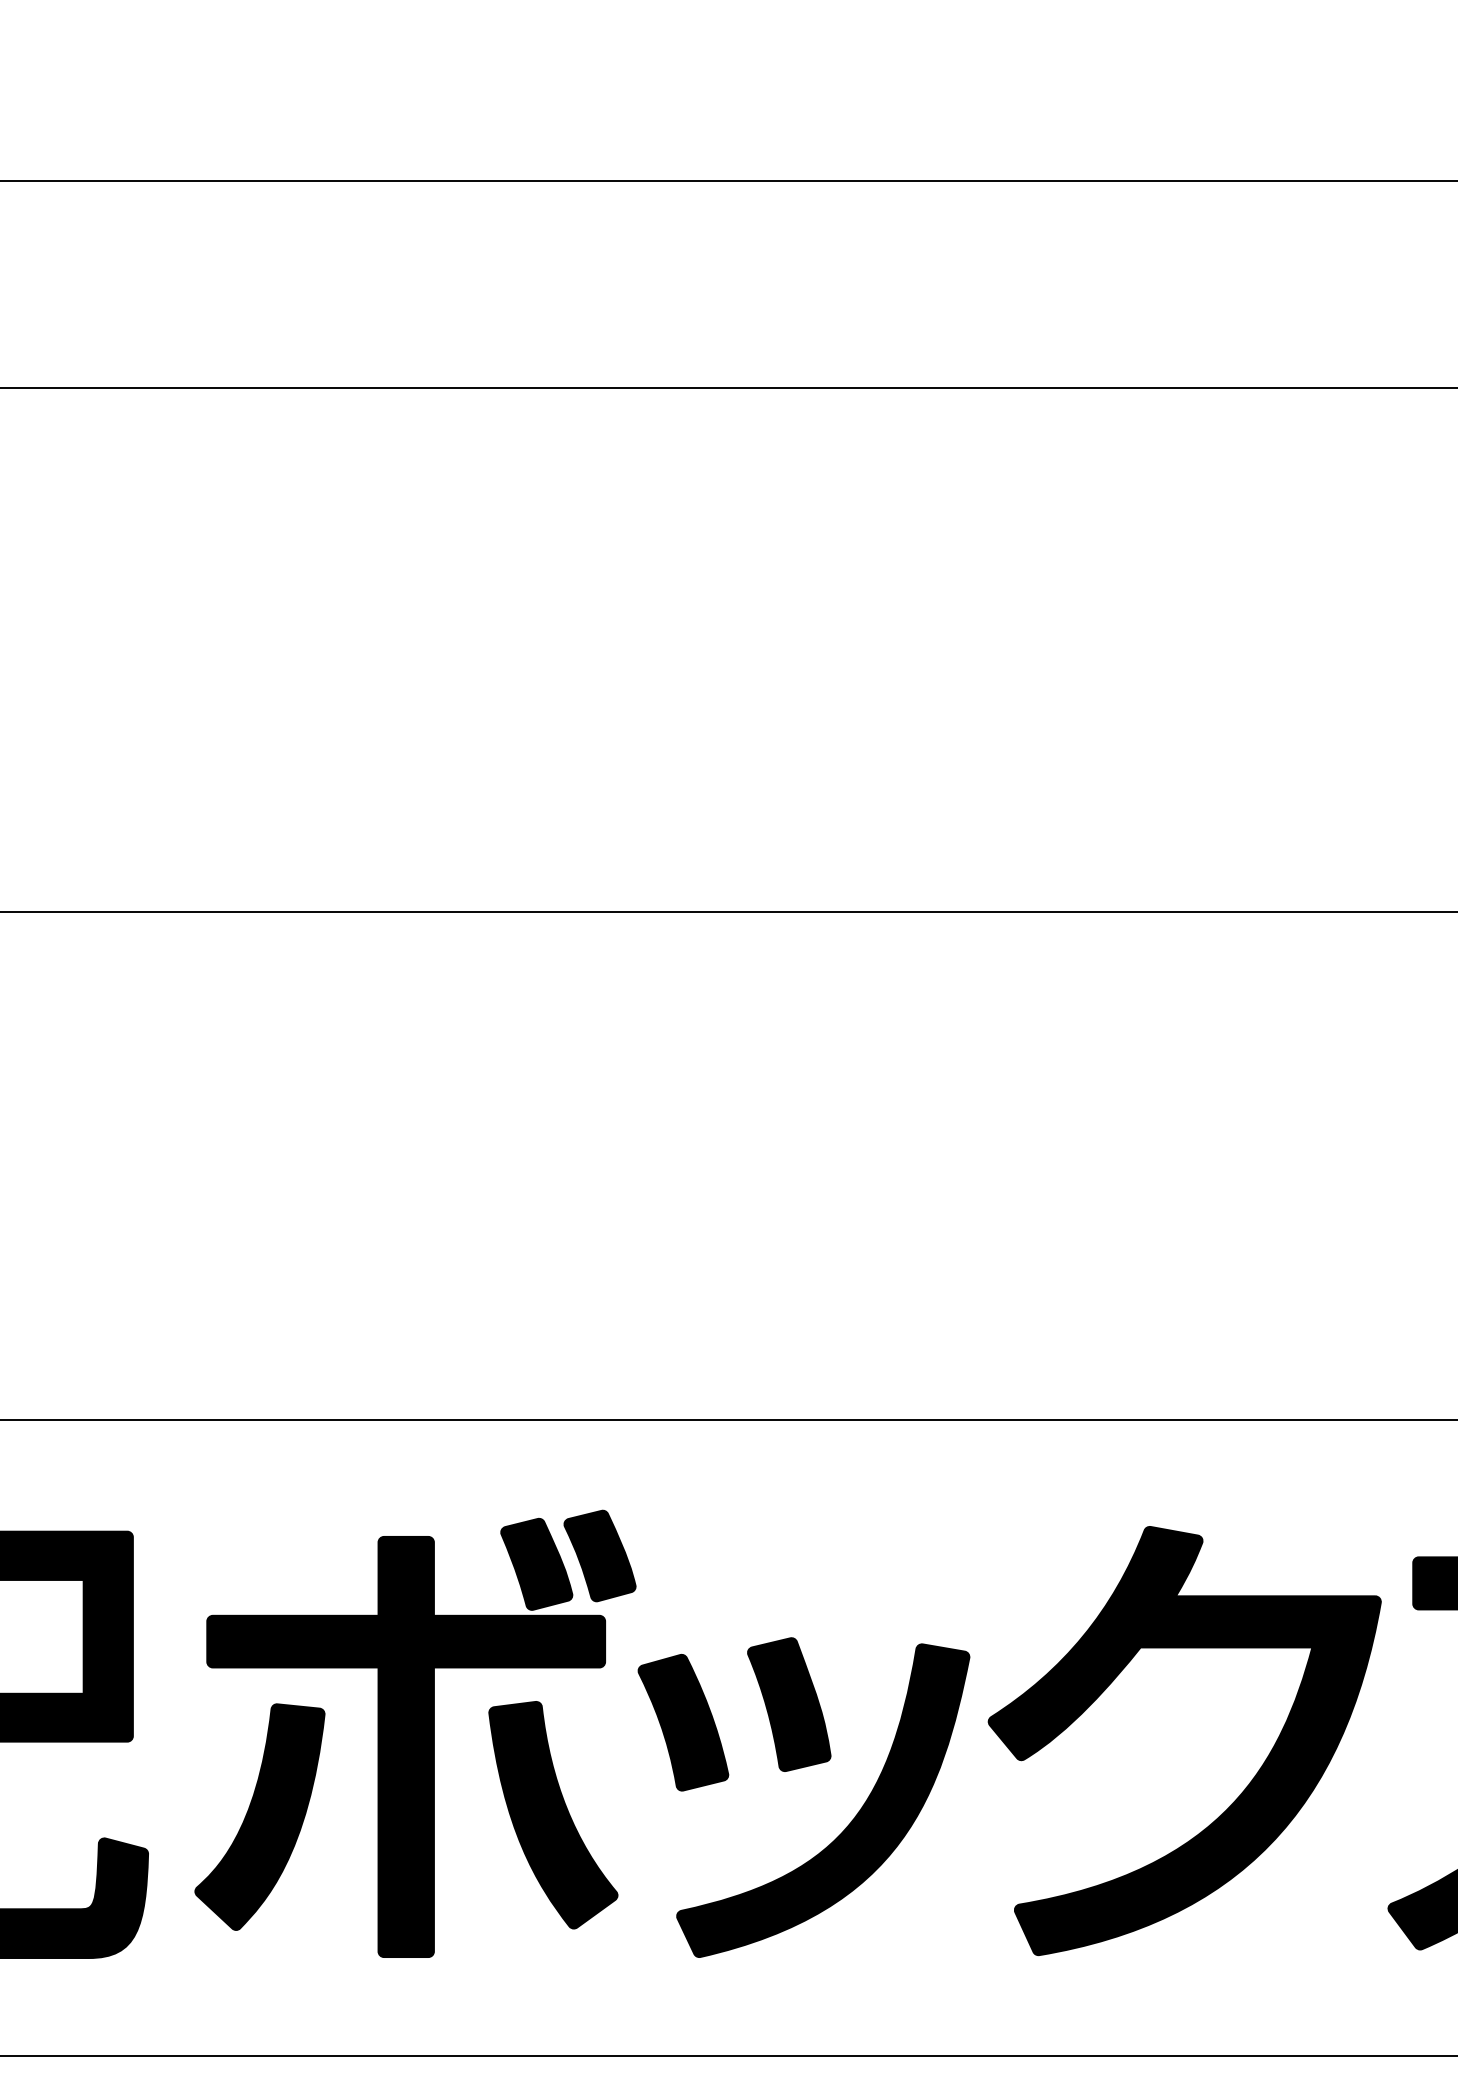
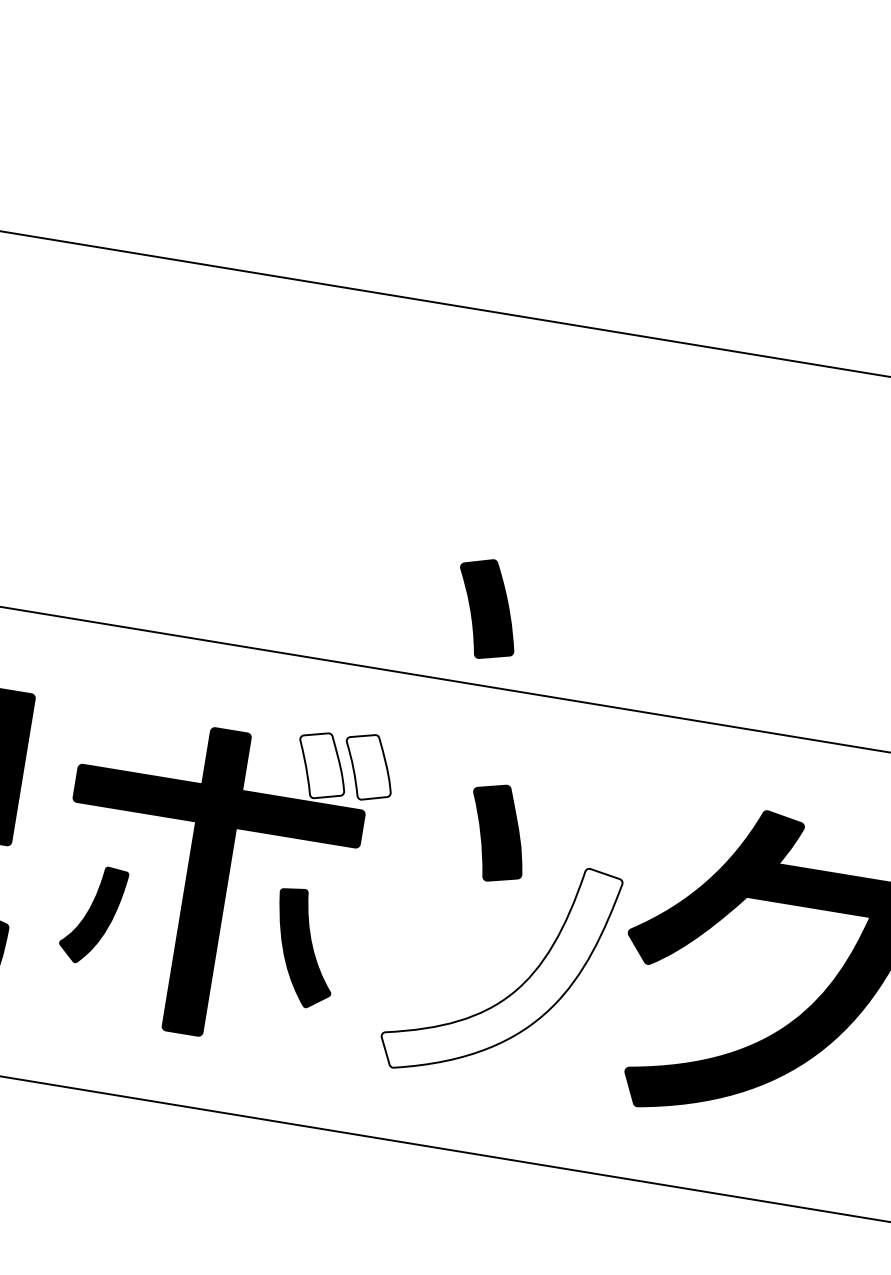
fill: (599, 1555) -> (368, 766), removed
fill: (536, 1563) -> (322, 765), removed
part: (789, 1704) -> (497, 833), moved
part: (683, 1722) -> (487, 609), moved
fill: (823, 1800) -> (500, 969), removed
part: (553, 1815) -> (304, 948), size x0.7
part: (259, 1816) -> (92, 914), size x0.6

